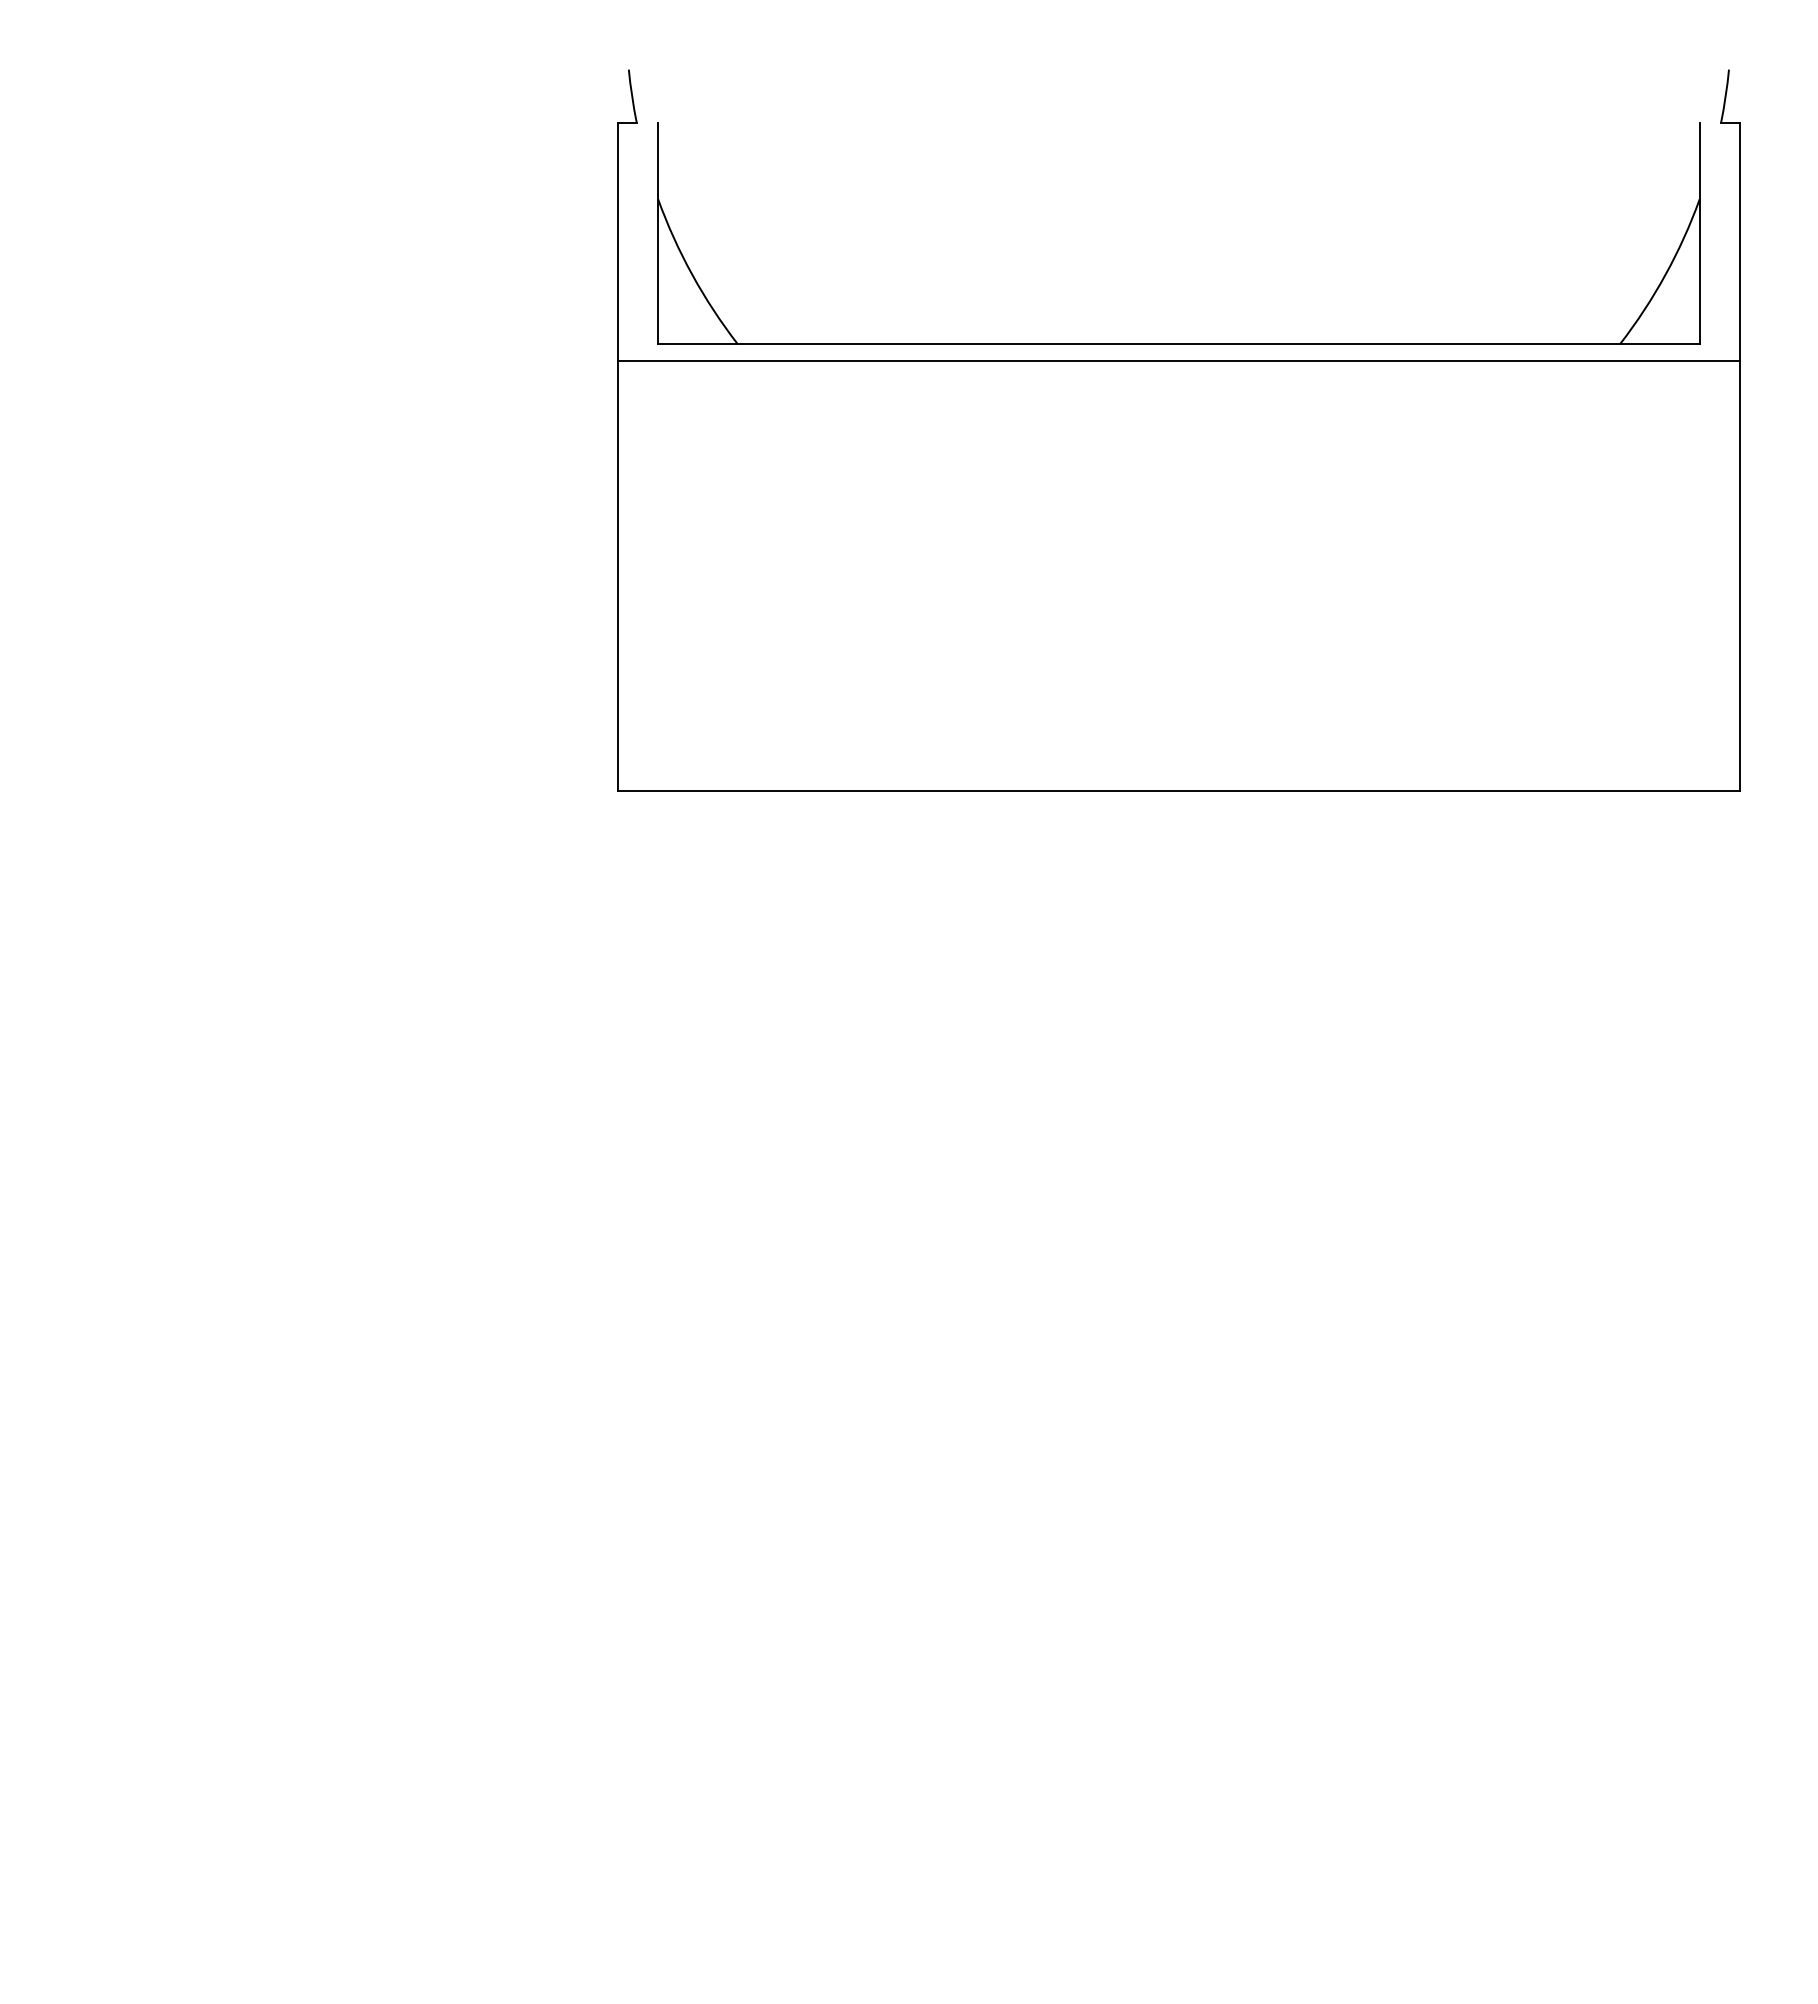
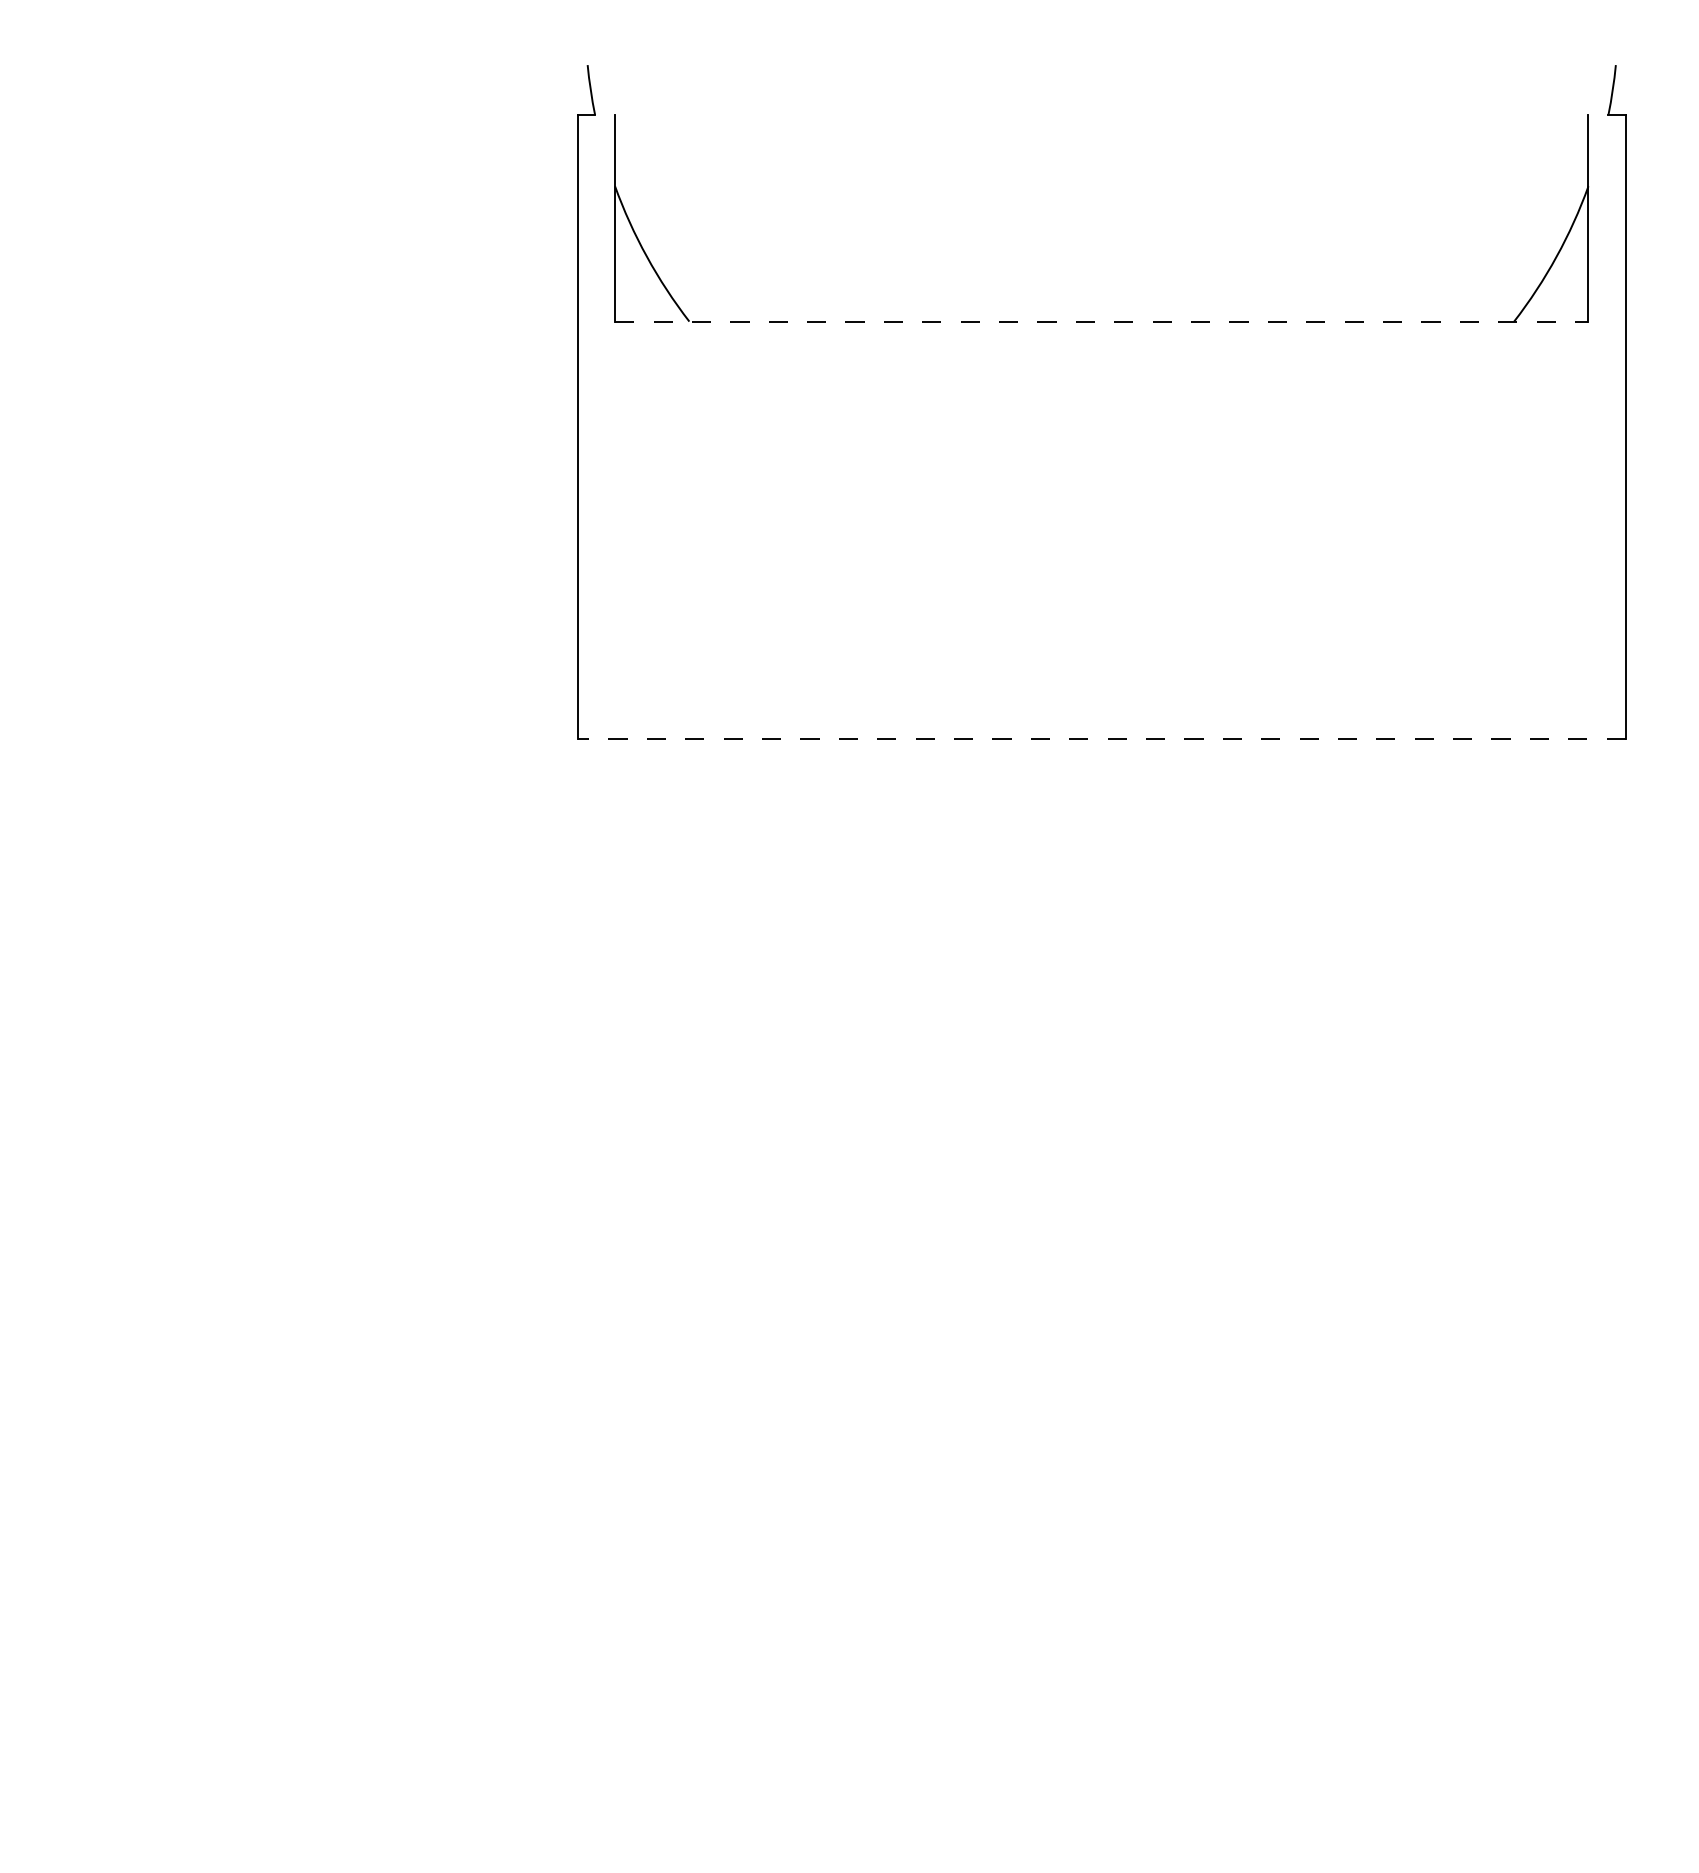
line: (1178, 344) -> (1101, 322), solid -> dashed
line: (1178, 361) -> (1101, 337), removed
line: (1178, 790) -> (1101, 738), solid -> dashed

